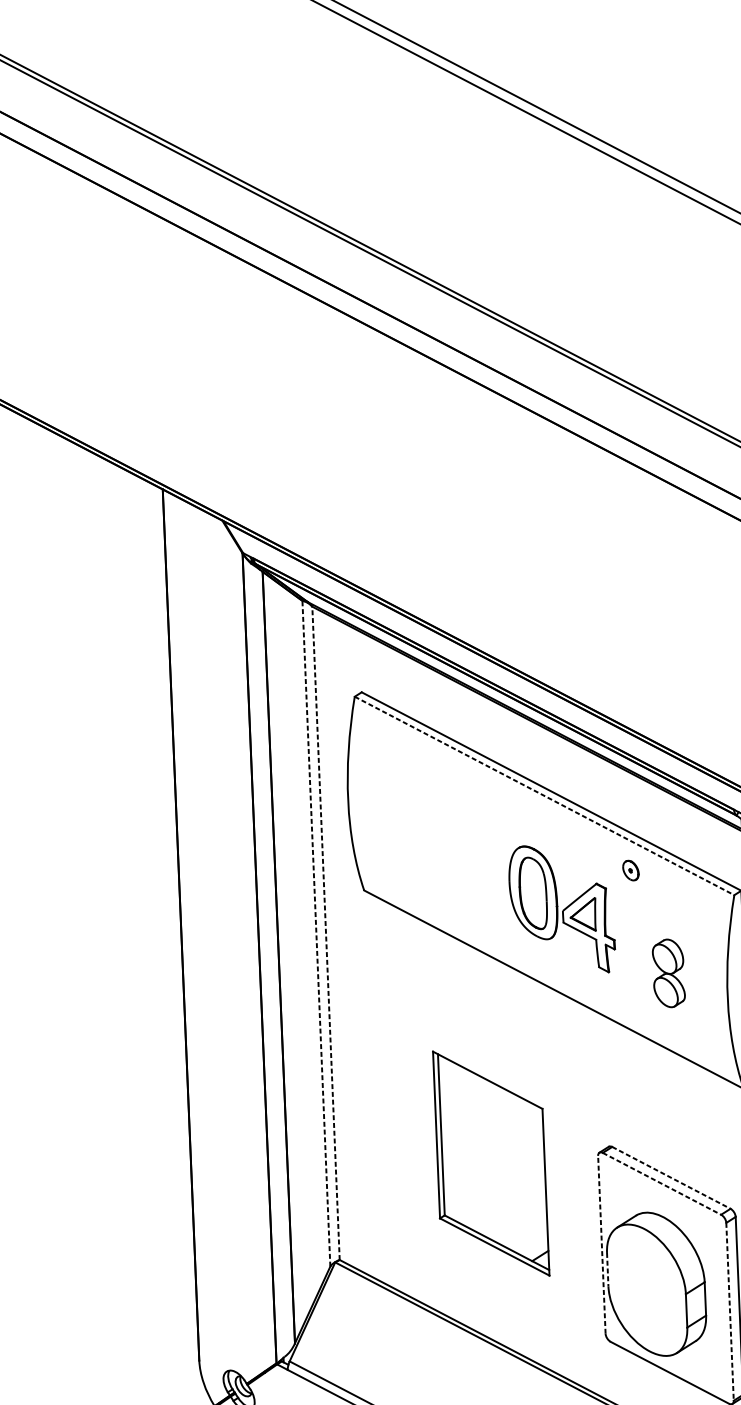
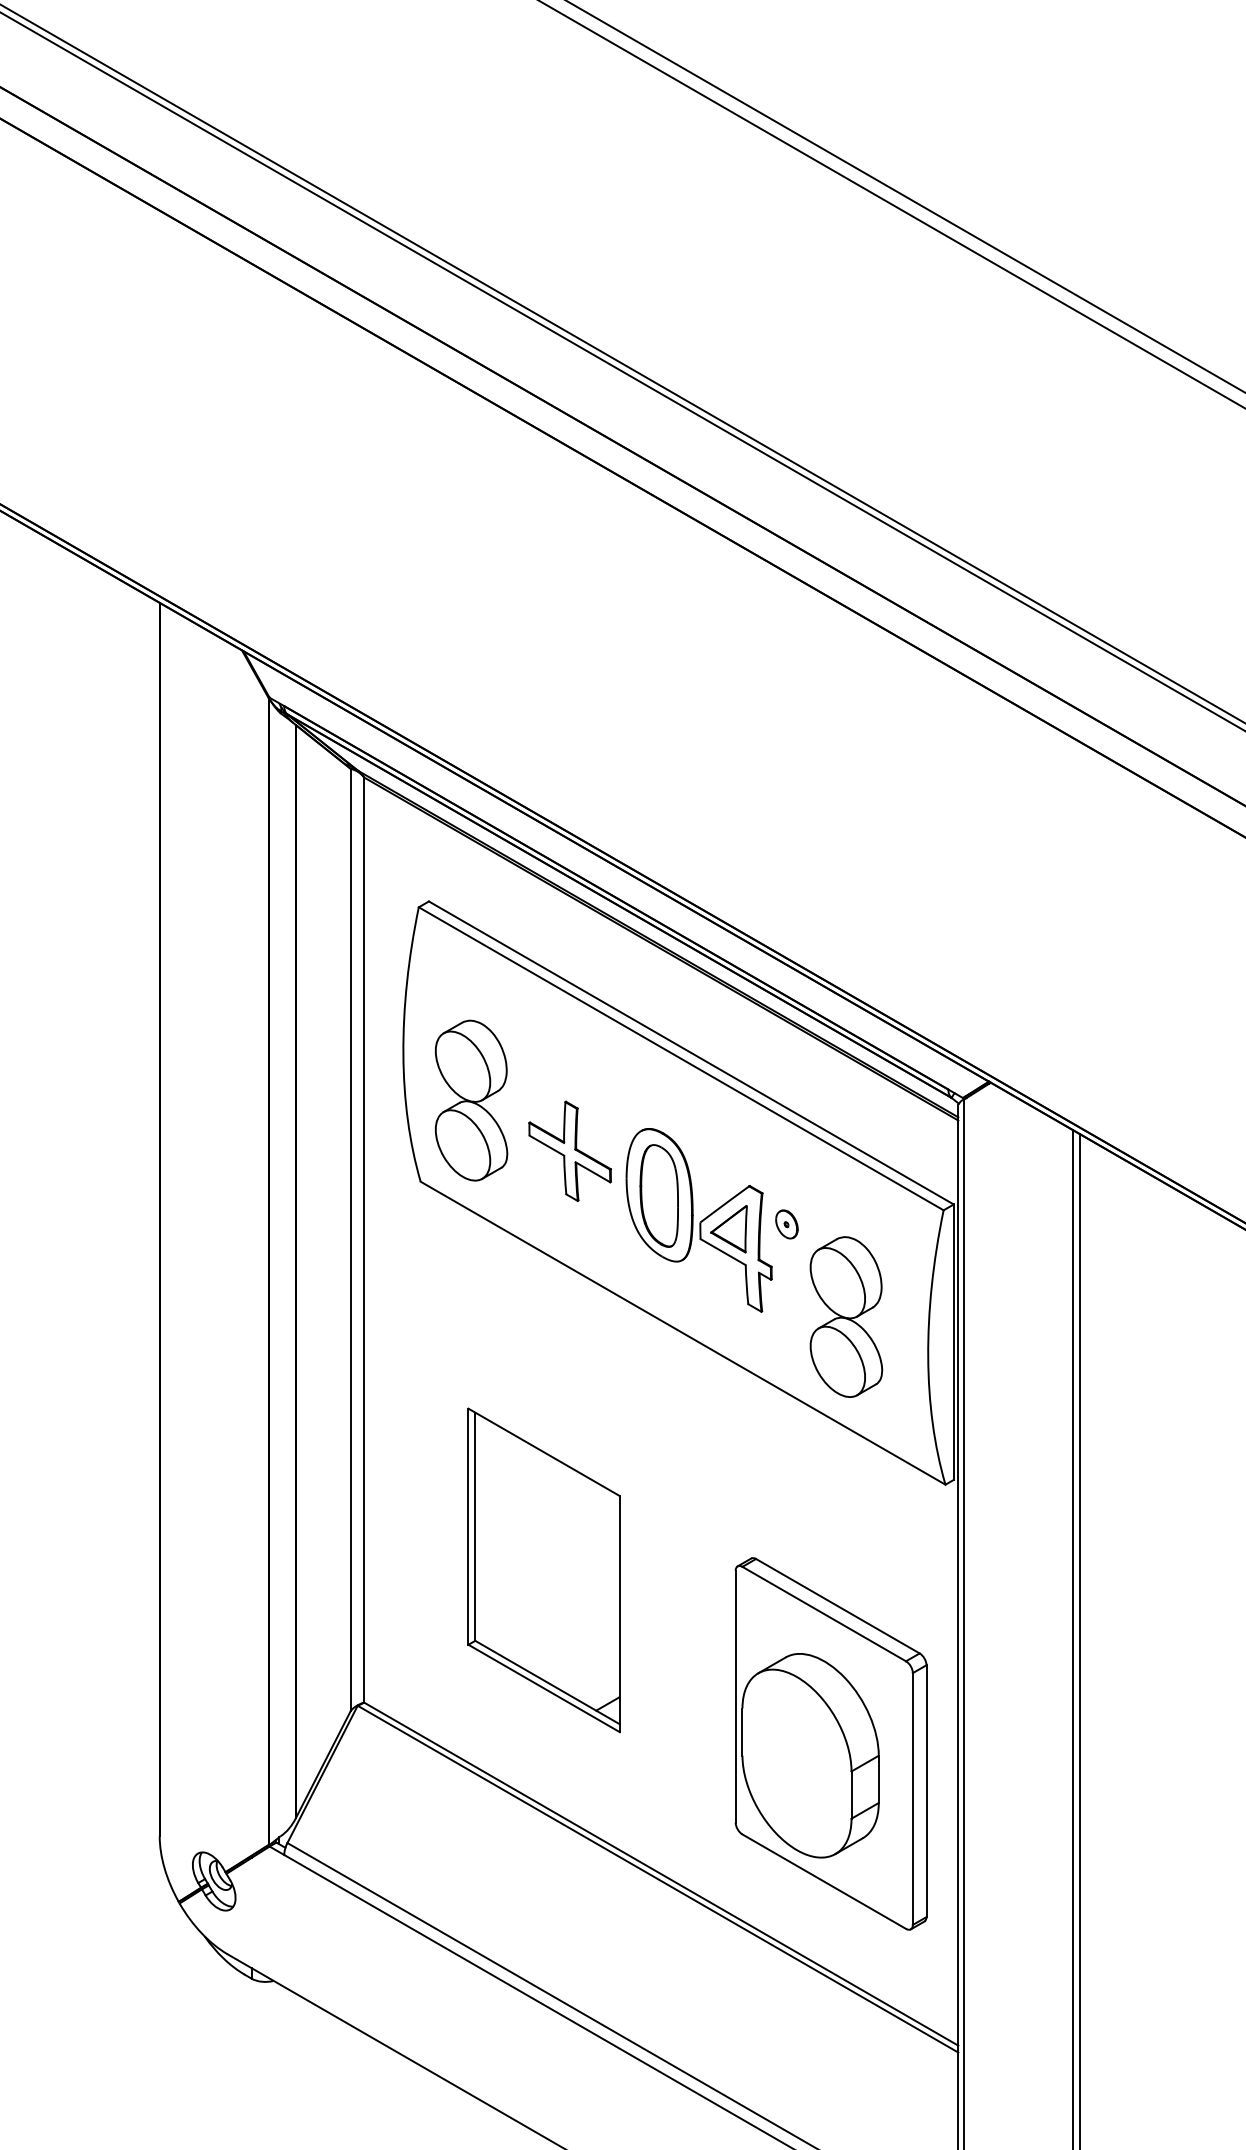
line: (544, 796) -> (681, 1059), dashed -> solid
part: (397, 831) -> (471, 1100), added
part: (468, 864) -> (569, 1151), added
part: (630, 870) -> (786, 1224), moved
line: (316, 933) -> (350, 1239), dashed -> solid
line: (326, 933) -> (364, 1240), dashed -> solid
part: (668, 973) -> (846, 1316), size x1.67
part: (490, 1163) -> (543, 1570), moved
line: (671, 1178) -> (838, 1606), dashed -> solid
line: (662, 1184) -> (824, 1614), dashed -> solid
line: (601, 1244) -> (735, 1696), dashed -> solid
line: (607, 1269) -> (742, 1732), dashed -> solid
line: (729, 1312) -> (912, 1799), dashed -> solid

